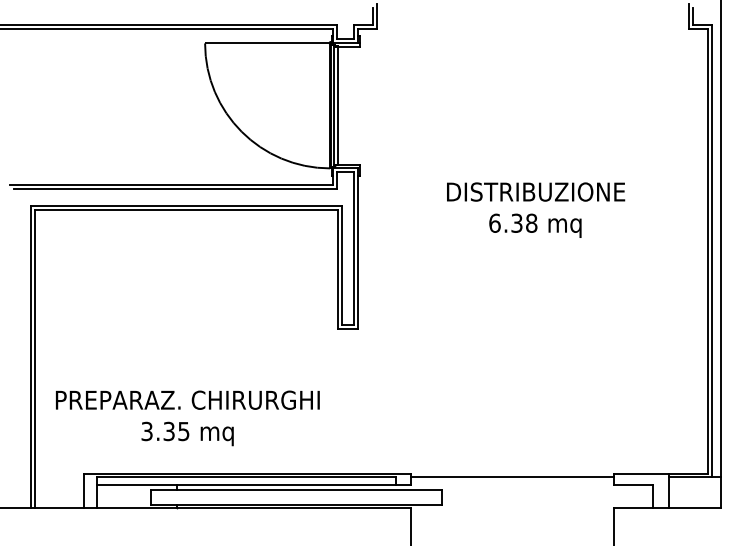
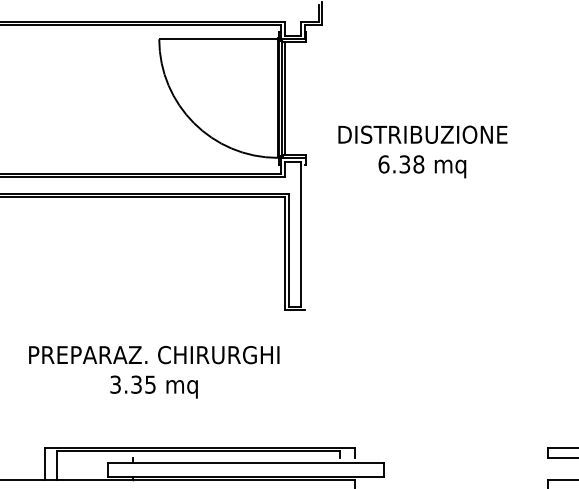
text: (536, 209) -> (423, 151), moved
line: (358, 248) -> (304, 233), removed
text: (187, 418) -> (153, 372), moved
line: (512, 477) -> (450, 451), removed
line: (253, 484) -> (205, 457), removed

